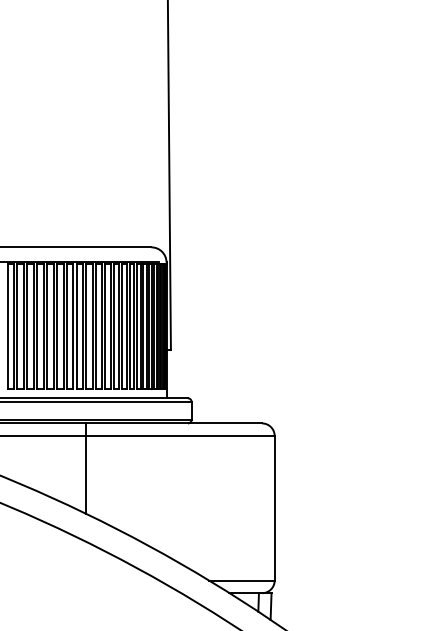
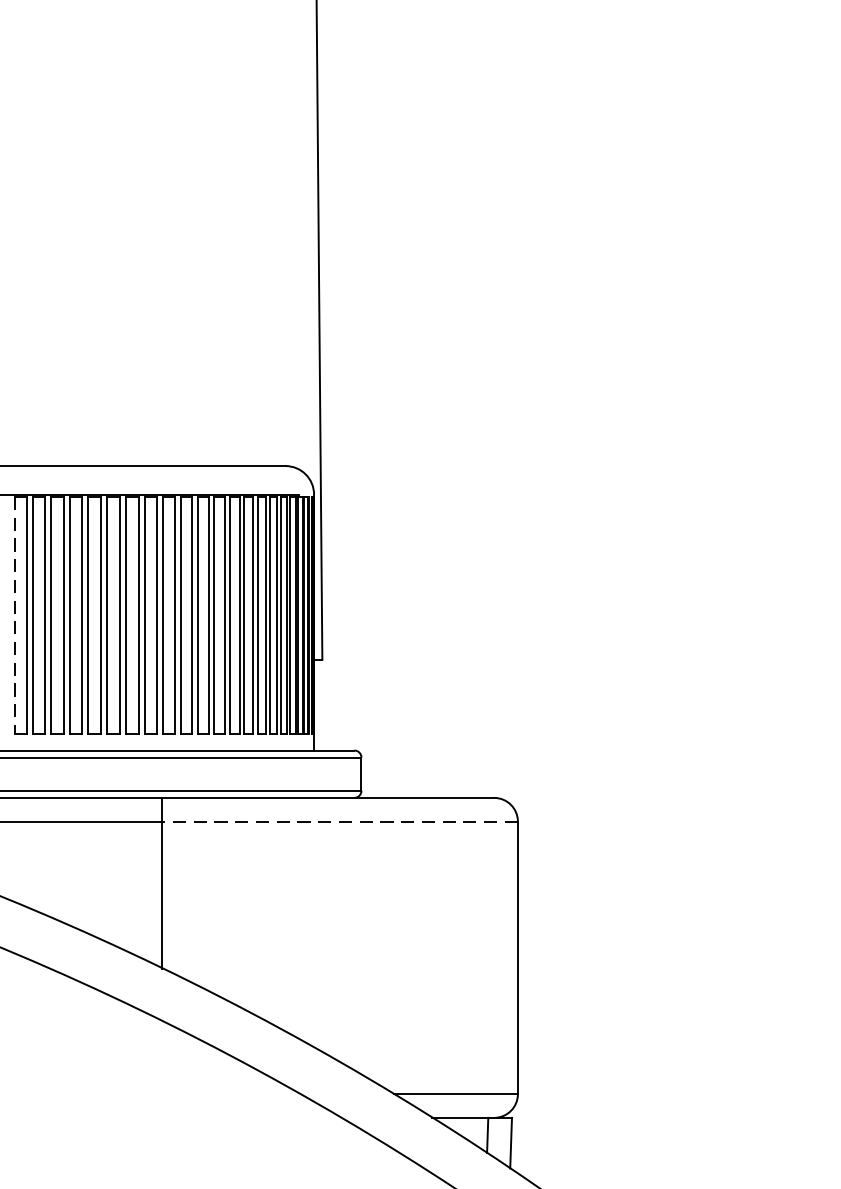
line: (7, 326) -> (14, 615), solid -> dashed
line: (179, 436) -> (338, 822), solid -> dashed

